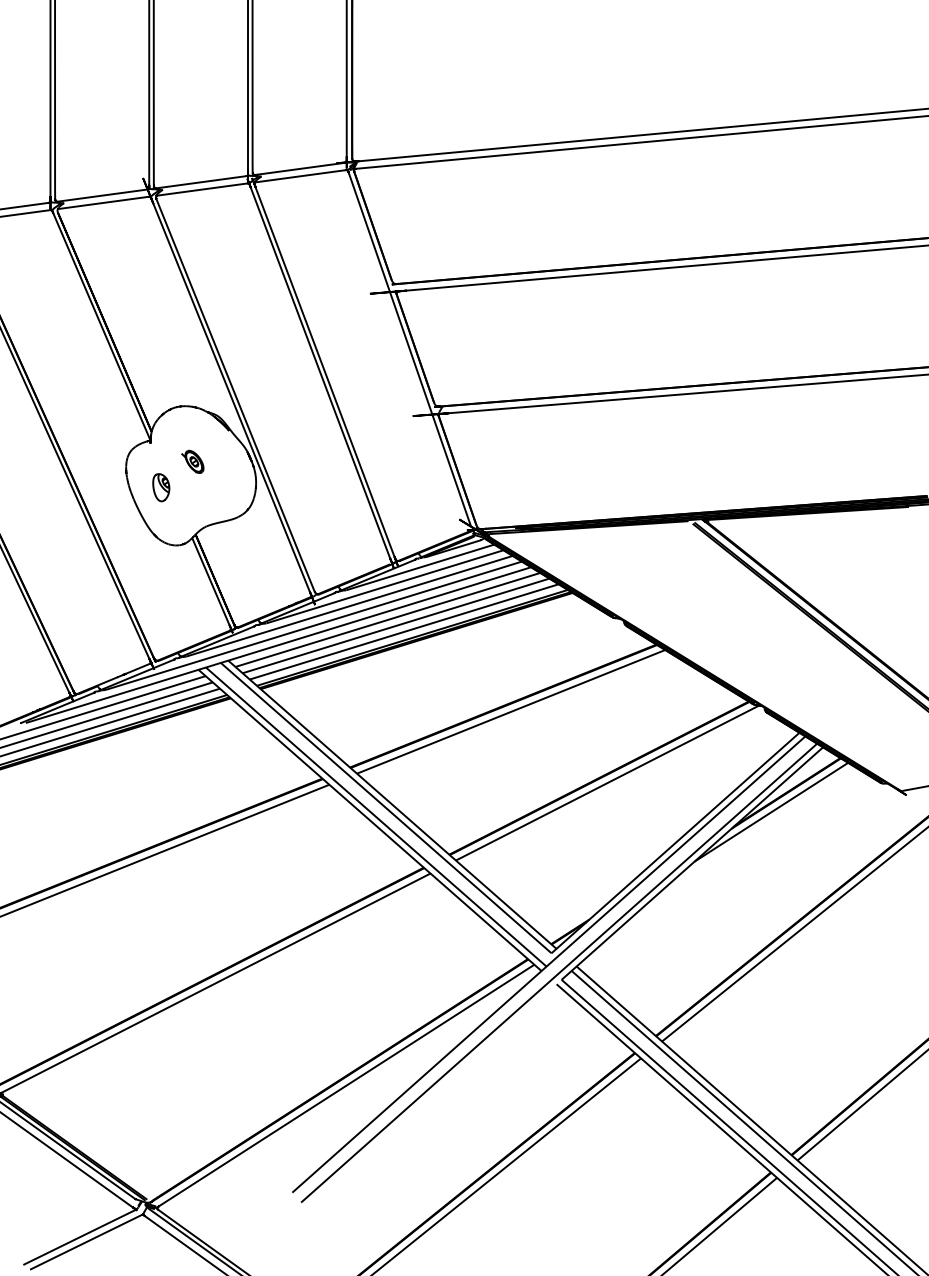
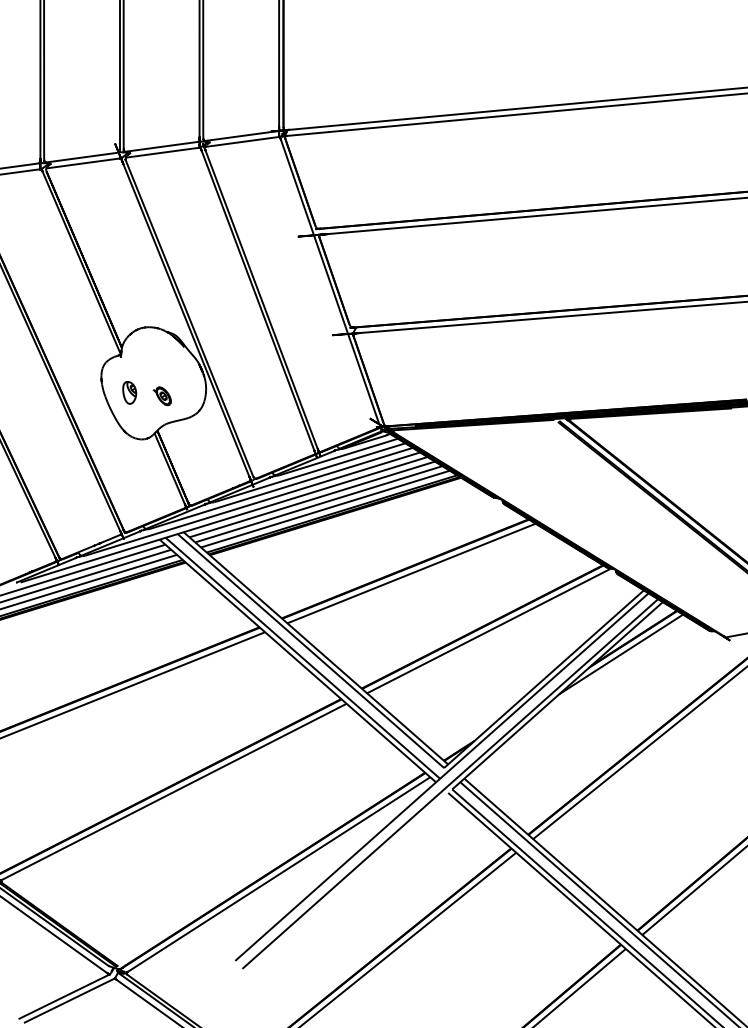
part: (192, 461) -> (162, 395), moved

